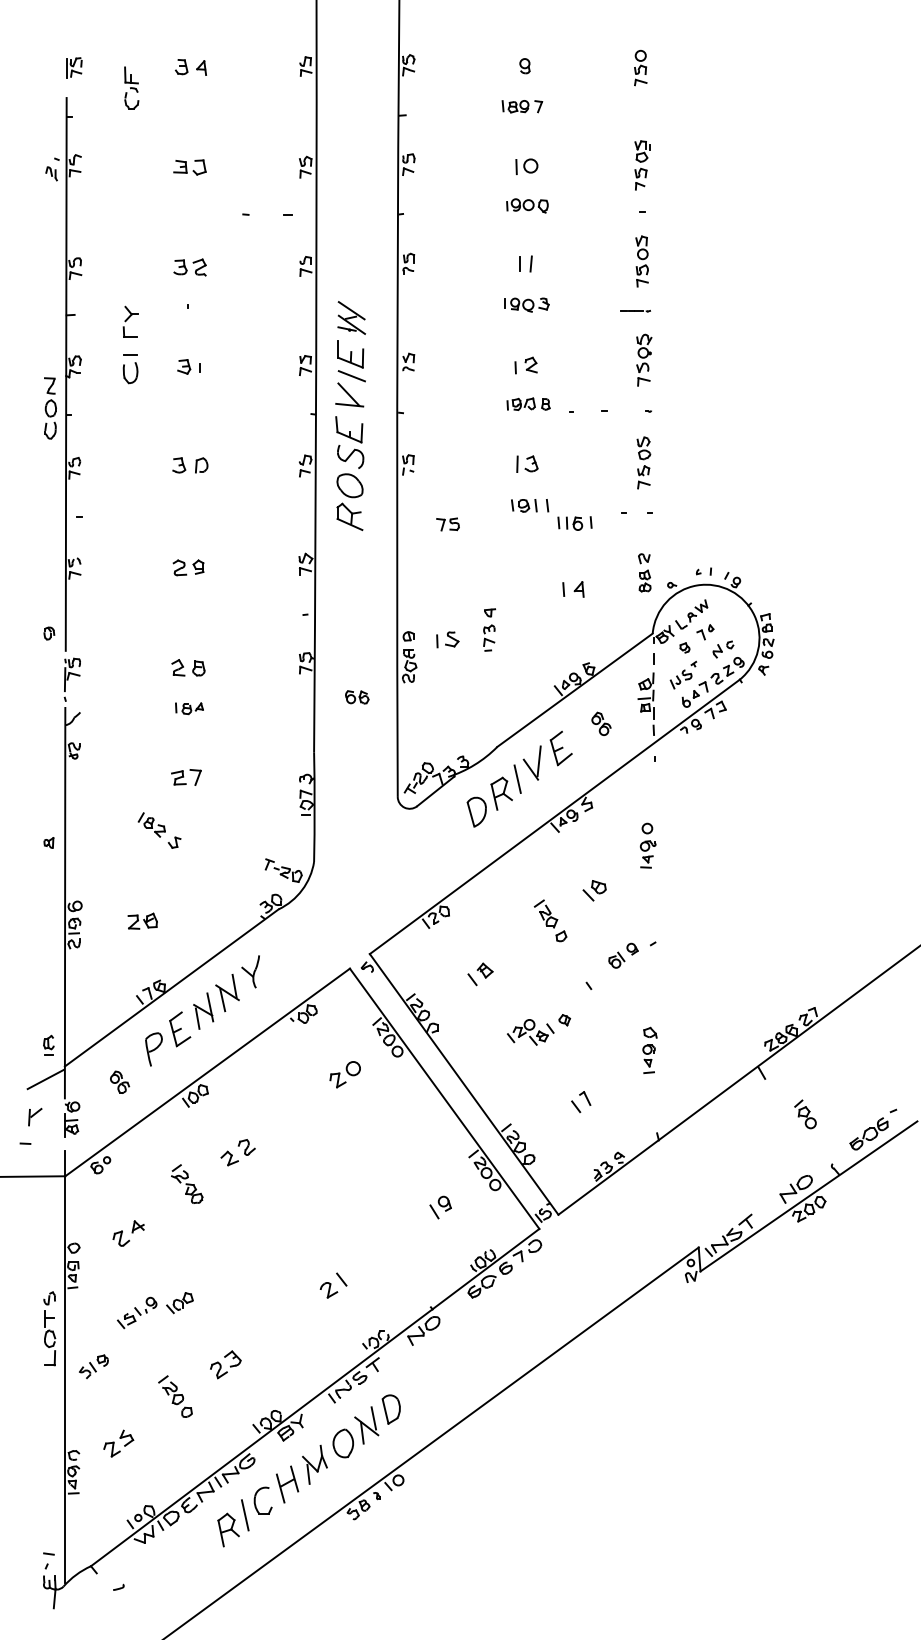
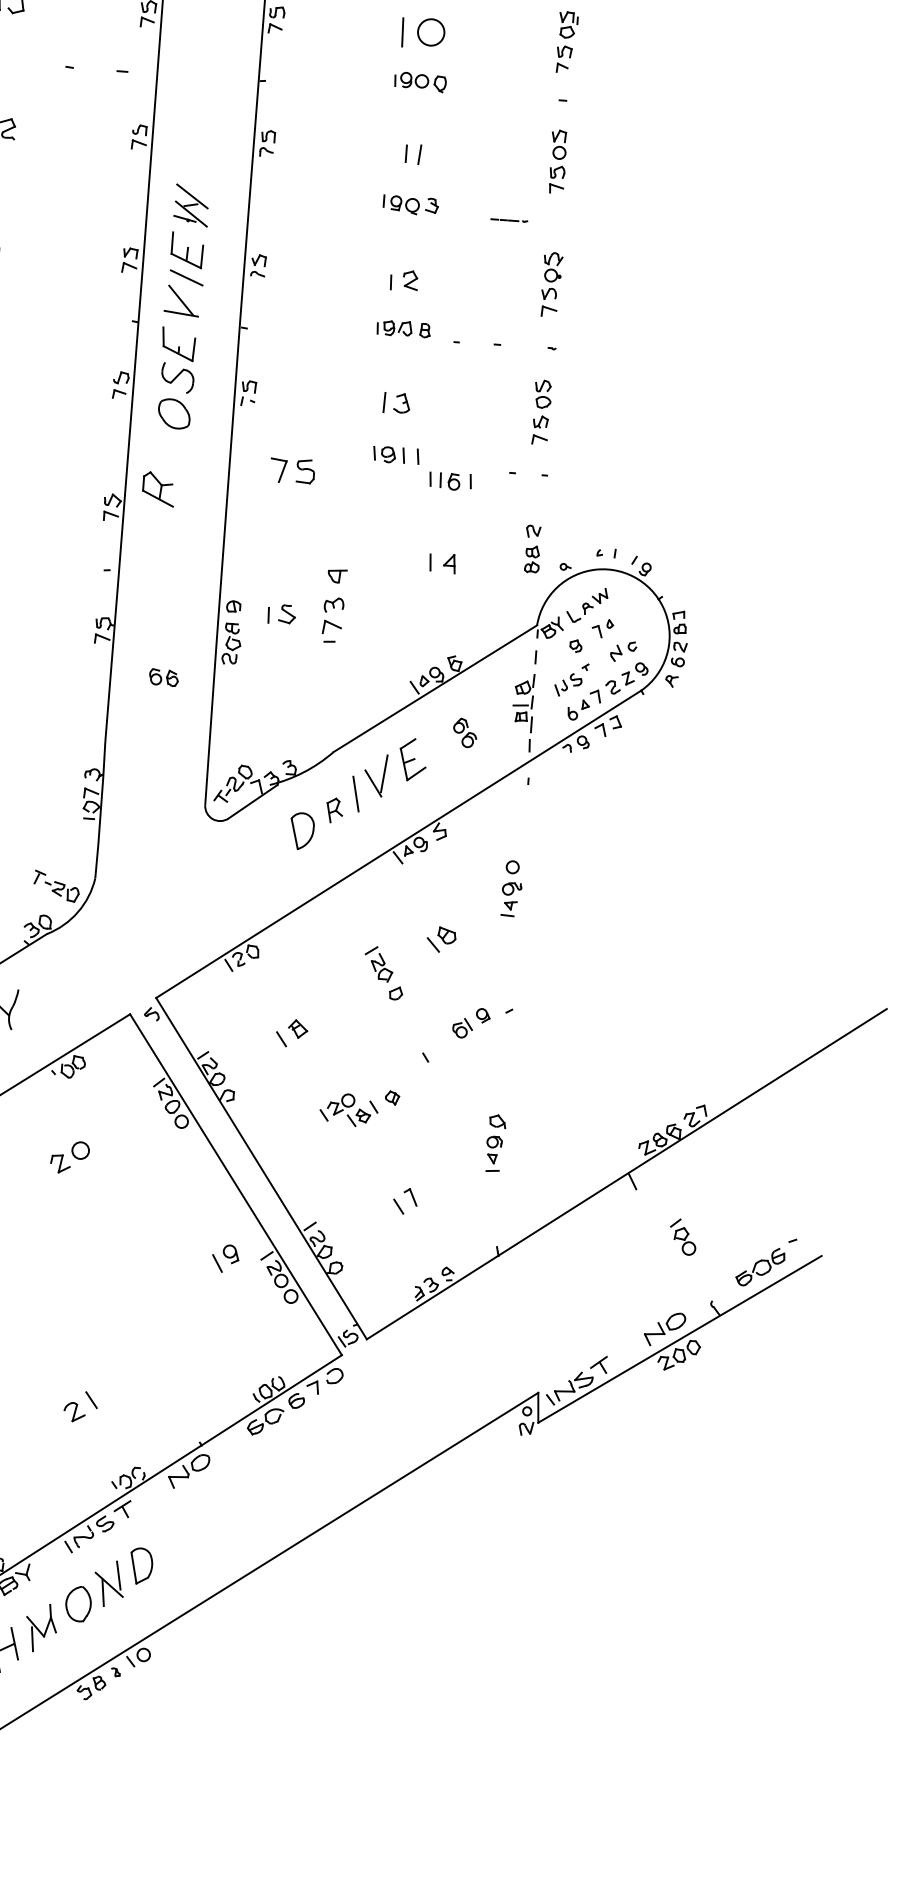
part: (526, 166) -> (422, 33), size x1.6
line: (635, 311) -> (509, 220), moved
part: (349, 516) -> (158, 488), moved
part: (447, 524) -> (291, 470), size x1.6
part: (489, 629) -> (334, 605), size x1.4
part: (501, 793) -> (334, 810), size x0.6
part: (344, 1074) -> (69, 1157), moved
part: (440, 1207) -> (225, 1258), moved

